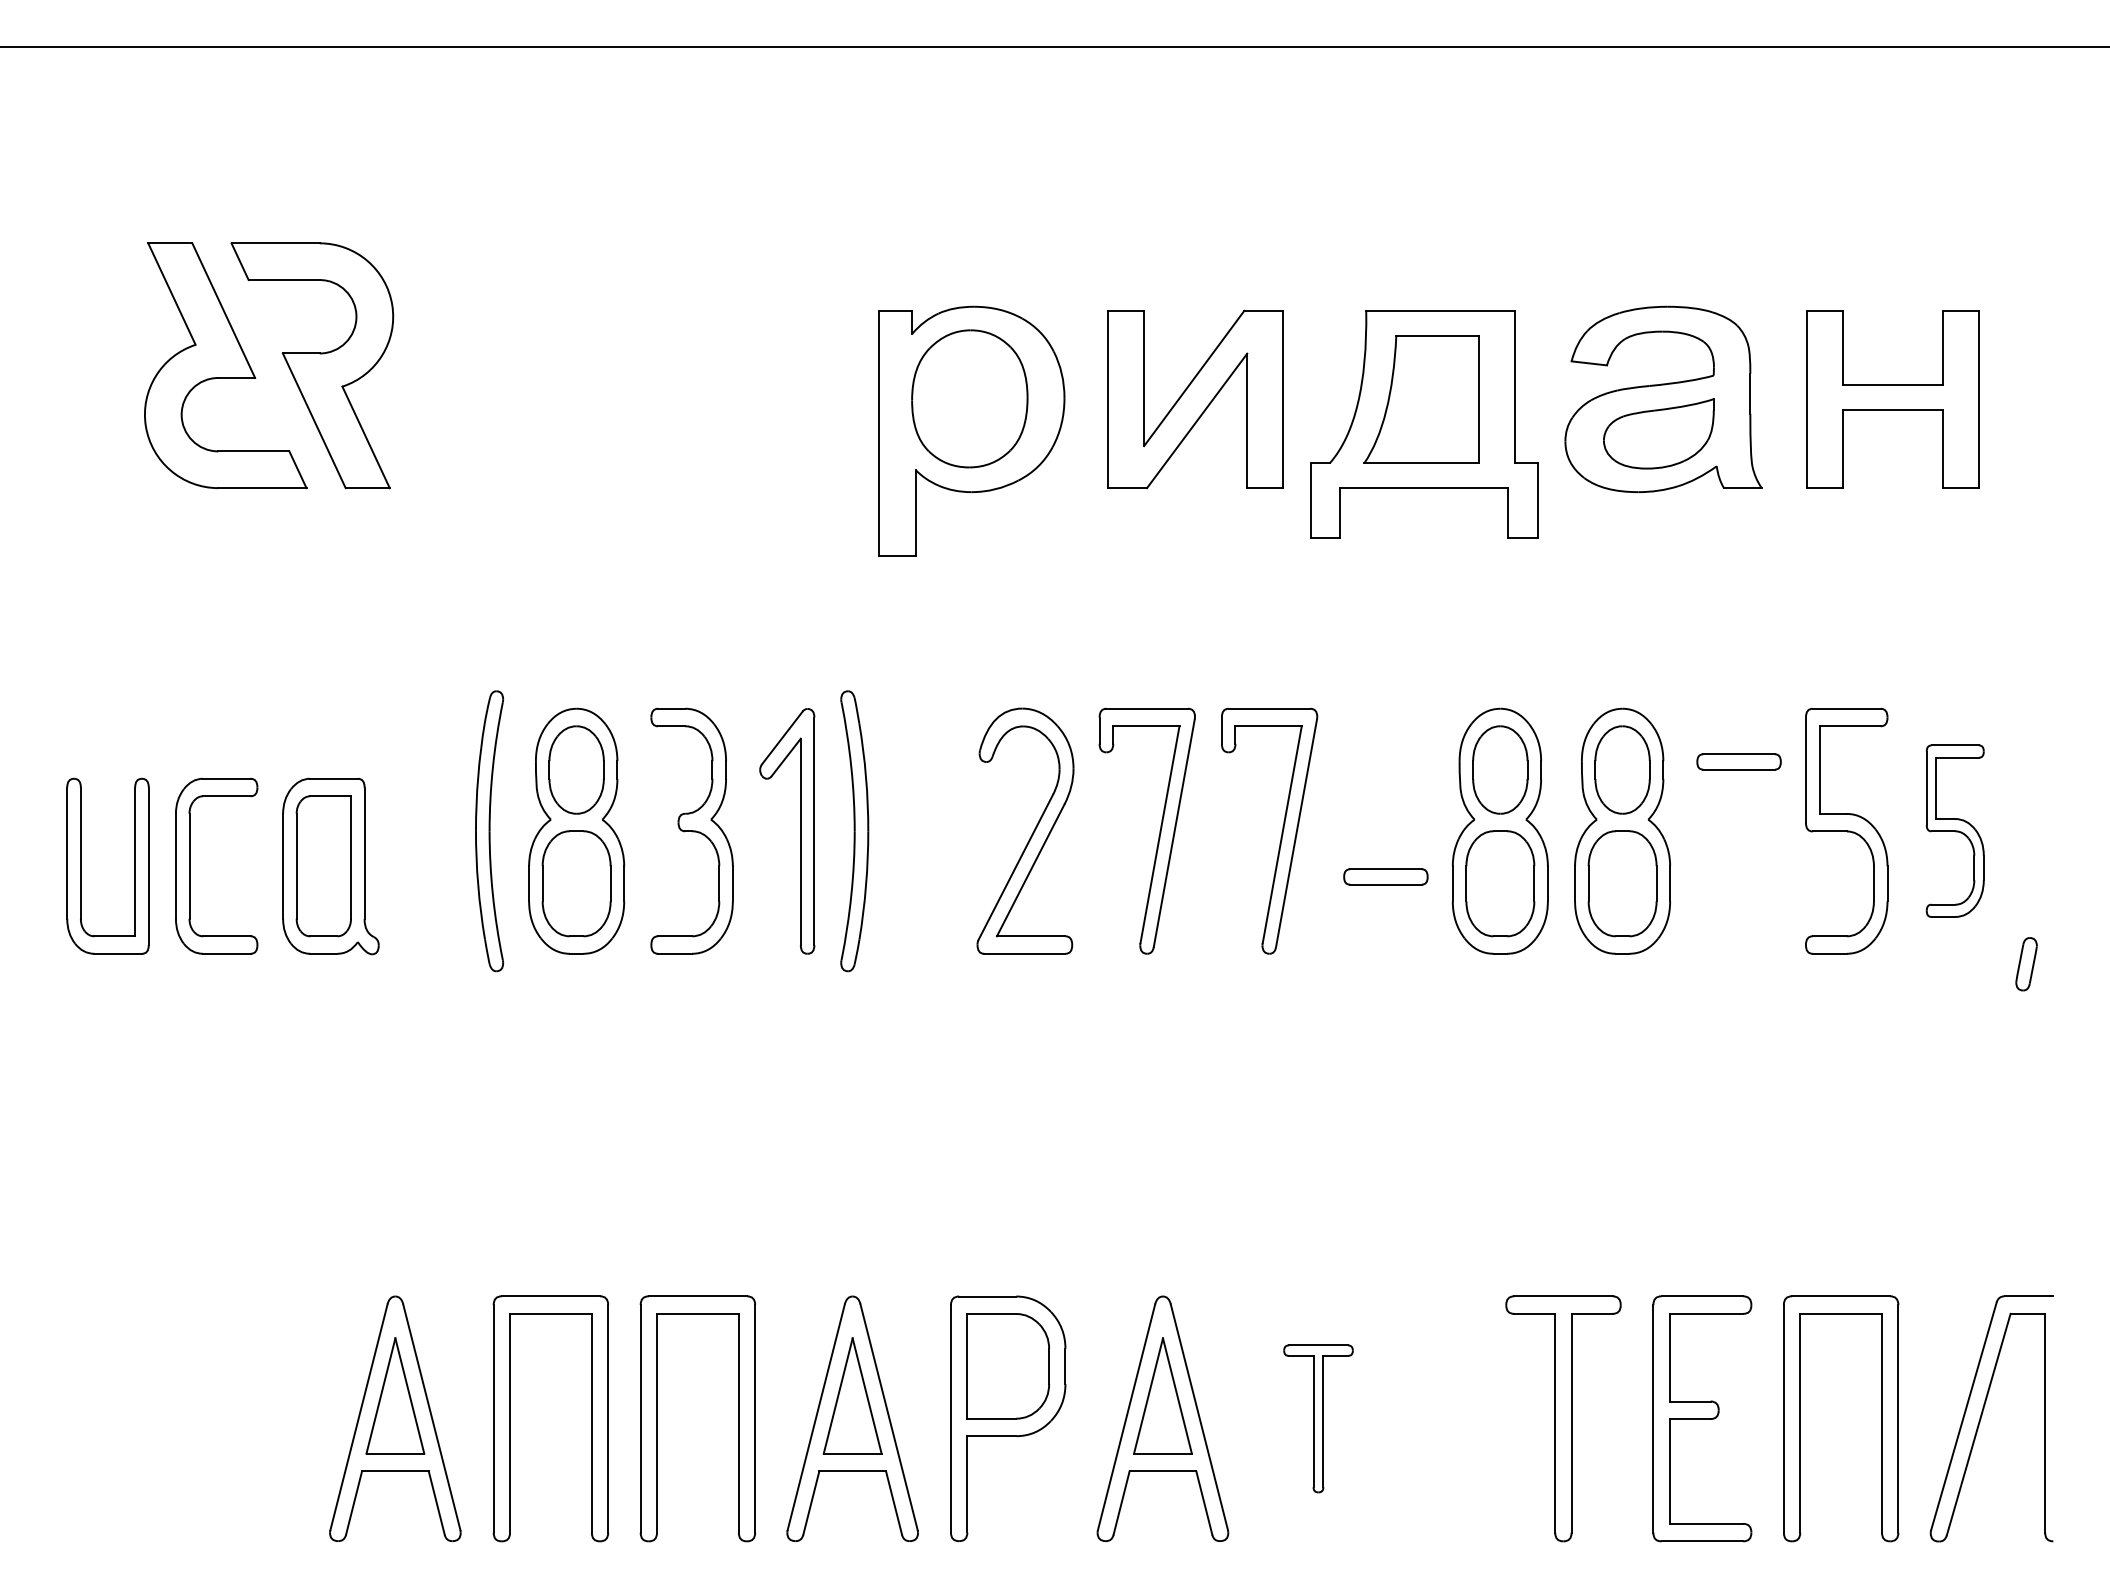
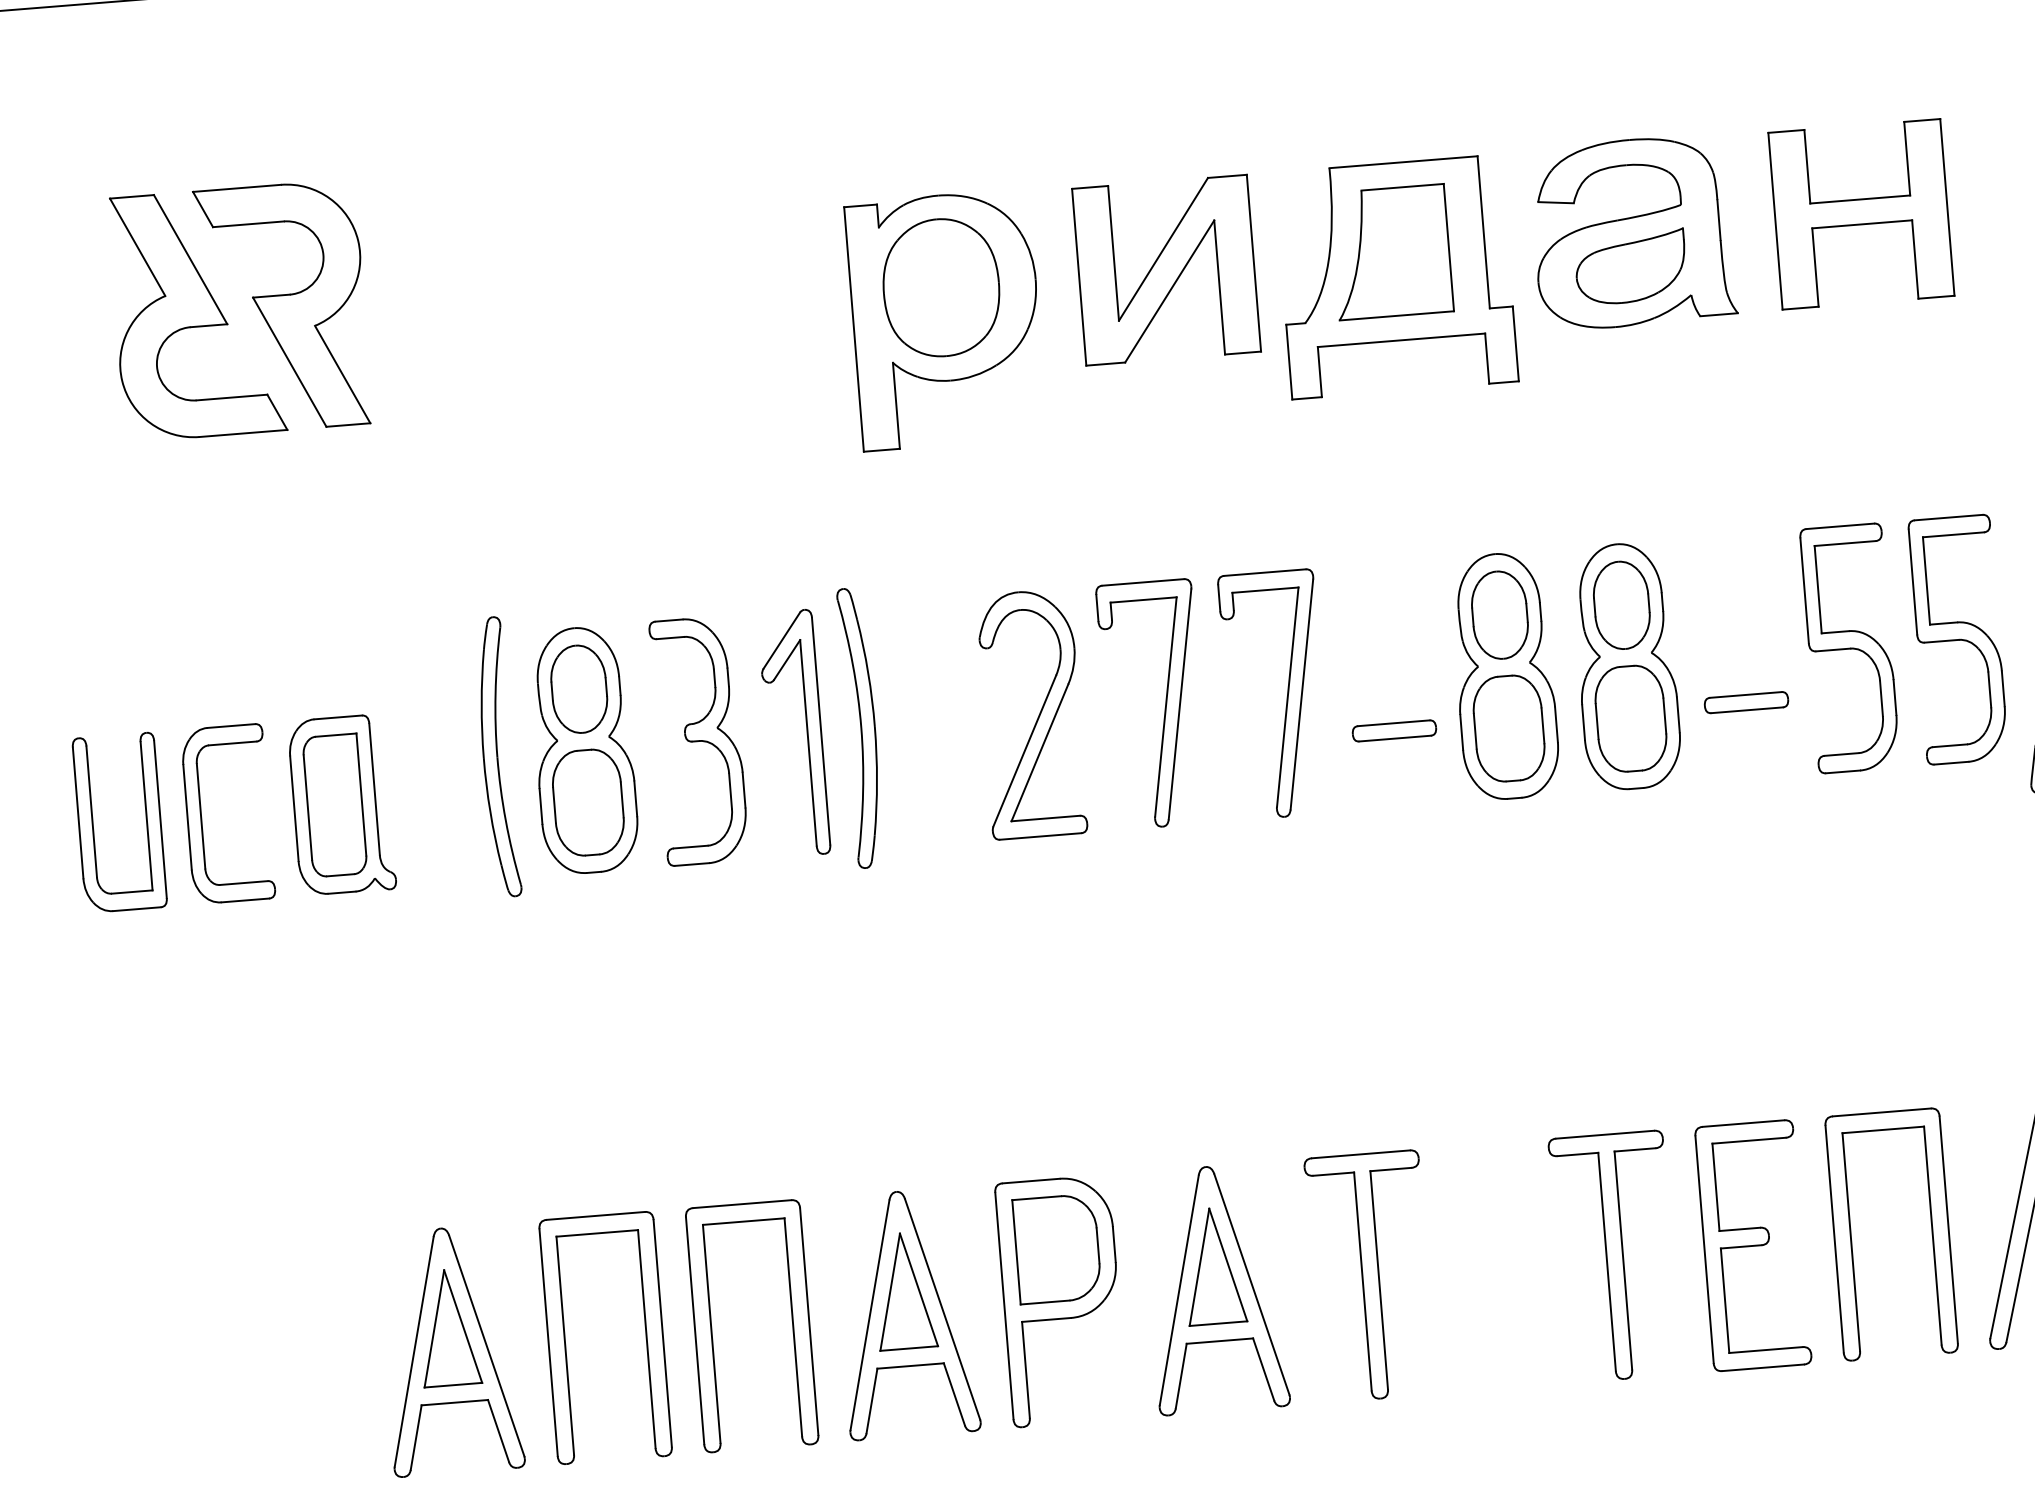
part: (1738, 761) -> (1745, 702), moved
part: (1954, 830) -> (1957, 639), size x1.43
part: (1318, 1418) -> (1370, 1276), size x1.67

